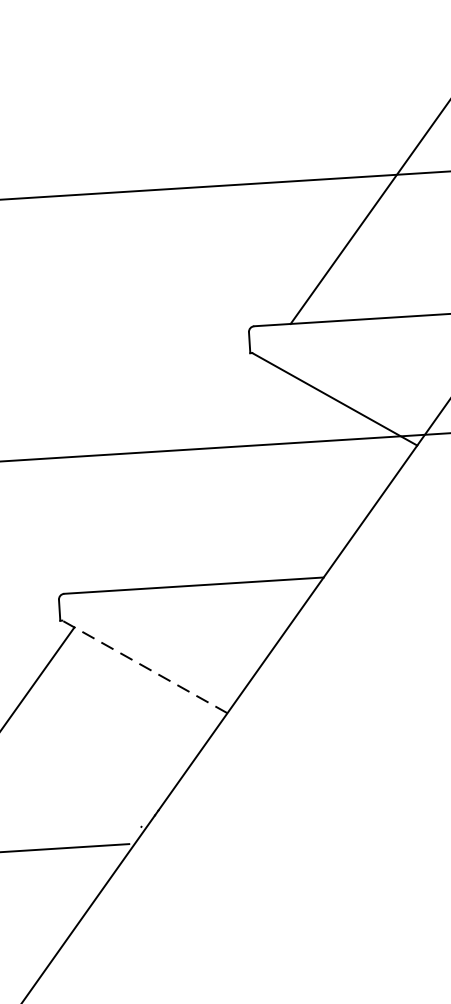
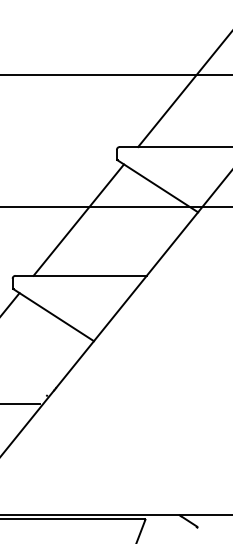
line: (181, 474) -> (78, 219), added
line: (144, 667) -> (53, 315), dashed -> solid

